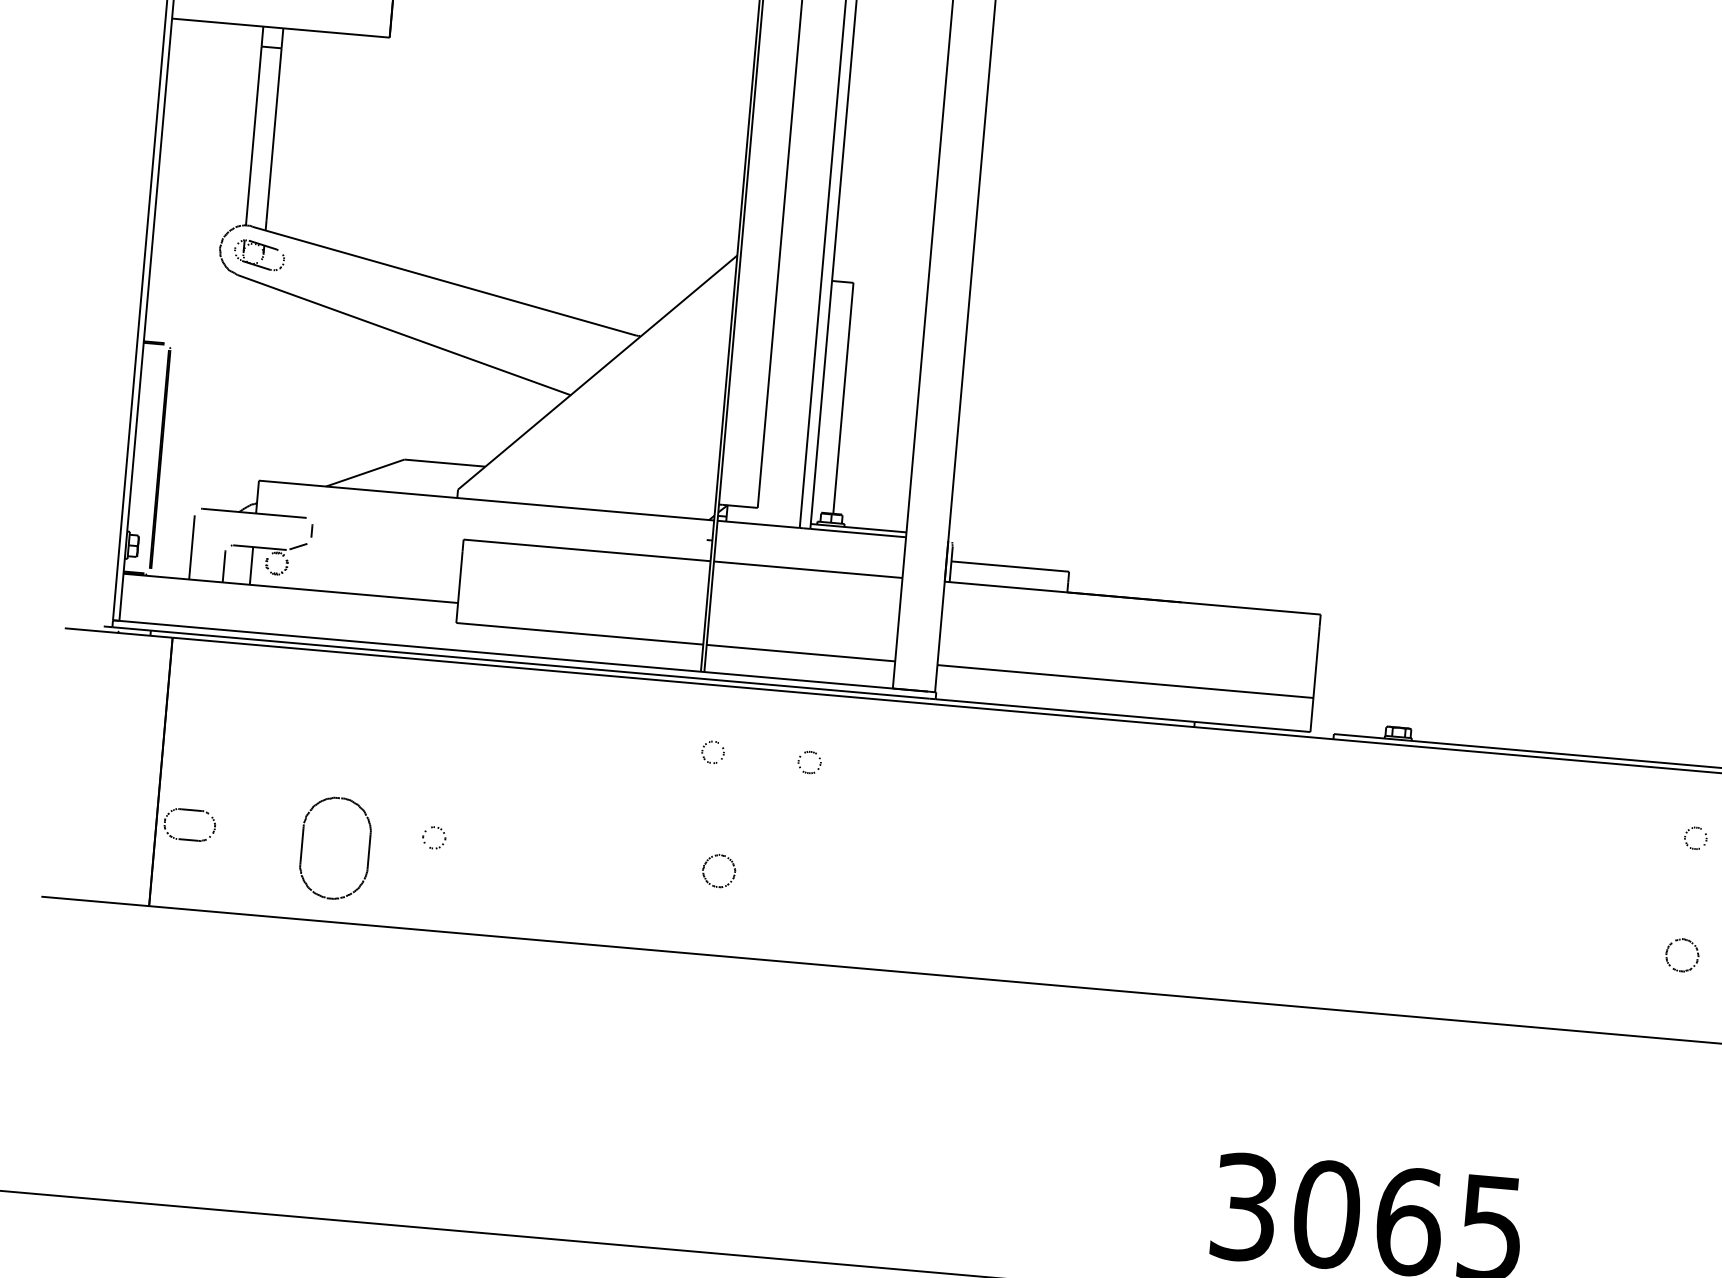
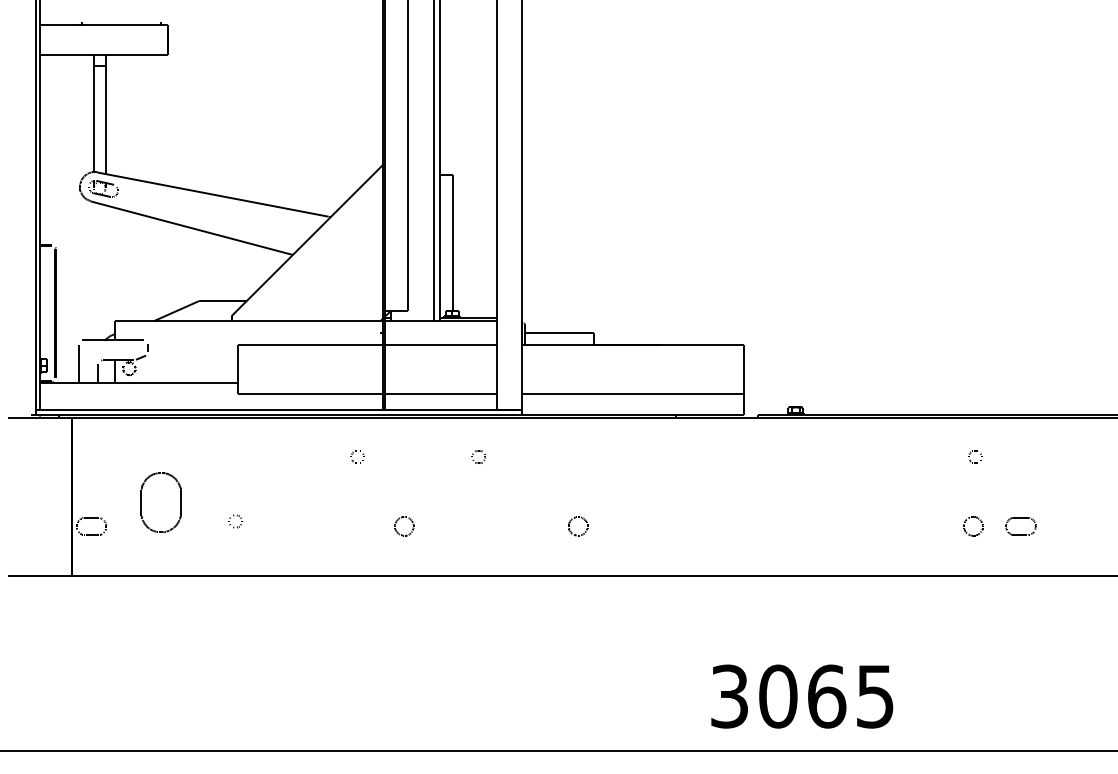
part: (712, 751) -> (357, 456), moved
part: (809, 761) -> (478, 456), moved
part: (302, 845) -> (141, 502), moved
part: (1021, 885) -> (582, 519), added

